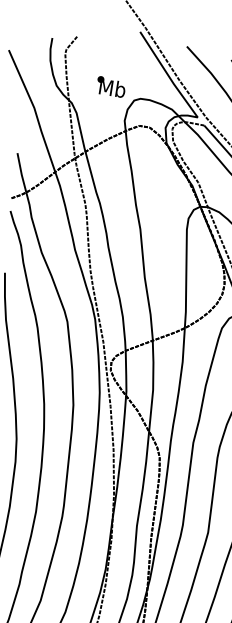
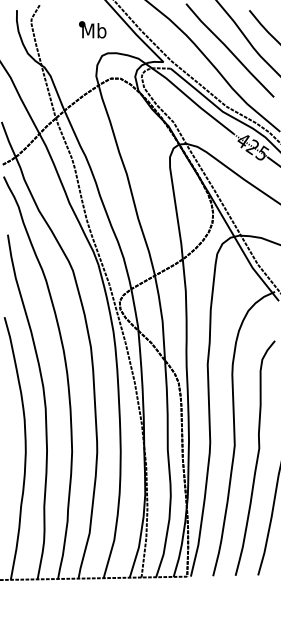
text: (110, 86) -> (92, 29), moved

